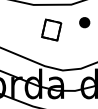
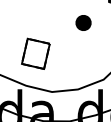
part: (51, 29) -> (35, 53), moved

